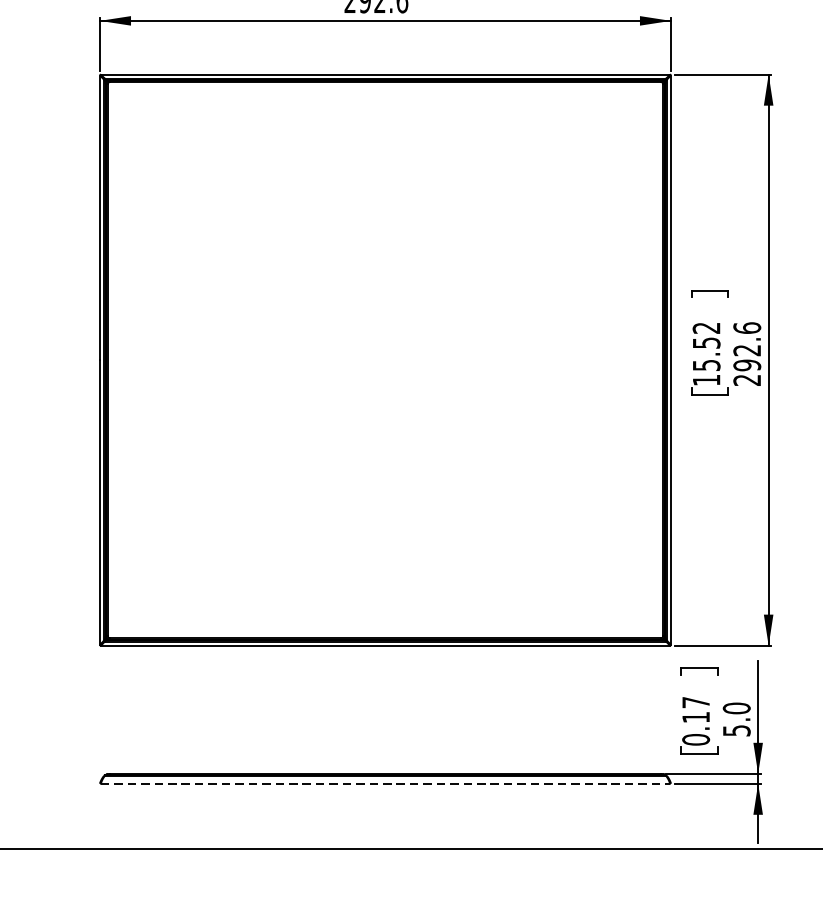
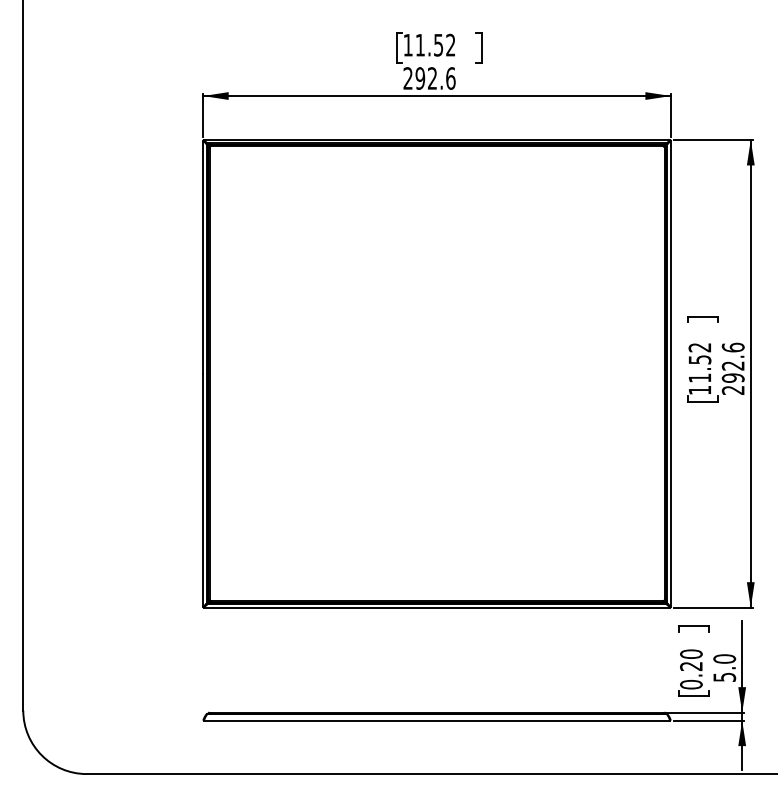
text: (706, 364) -> (699, 377), 15.52 -> 11.52
text: (696, 710) -> (691, 660), 0.17 -> 0.20
line: (386, 783) -> (437, 720), dashed -> solid

